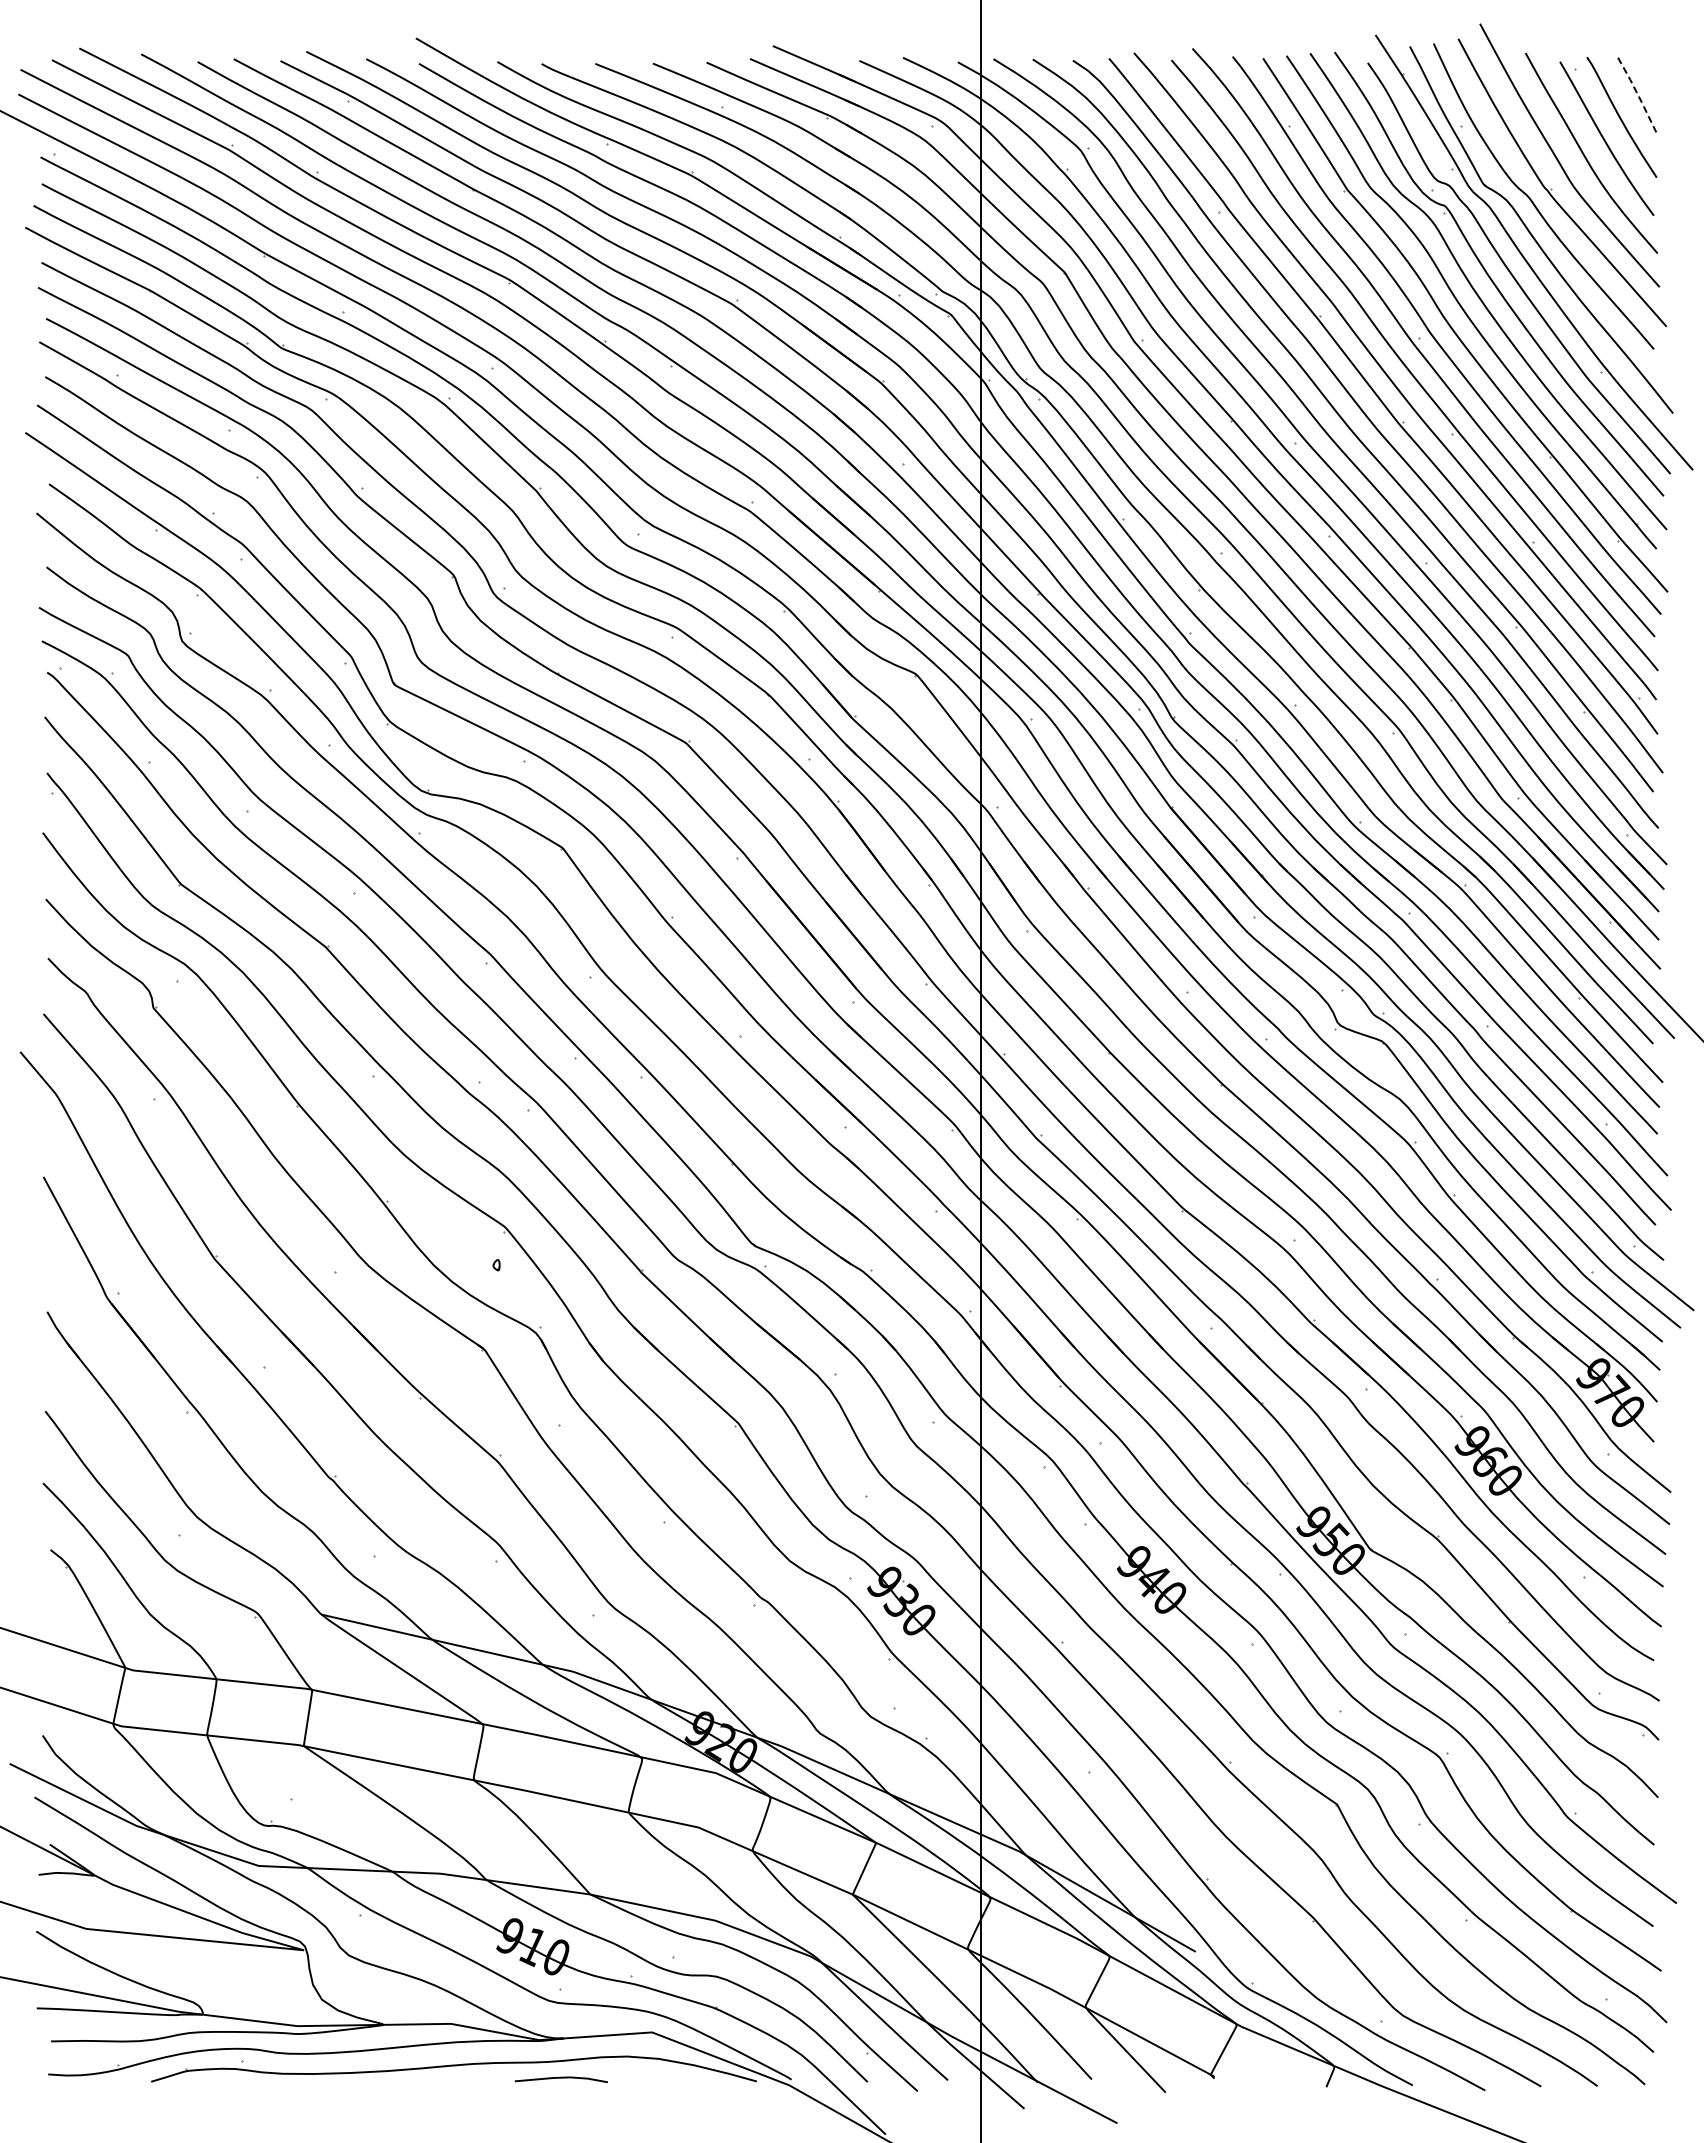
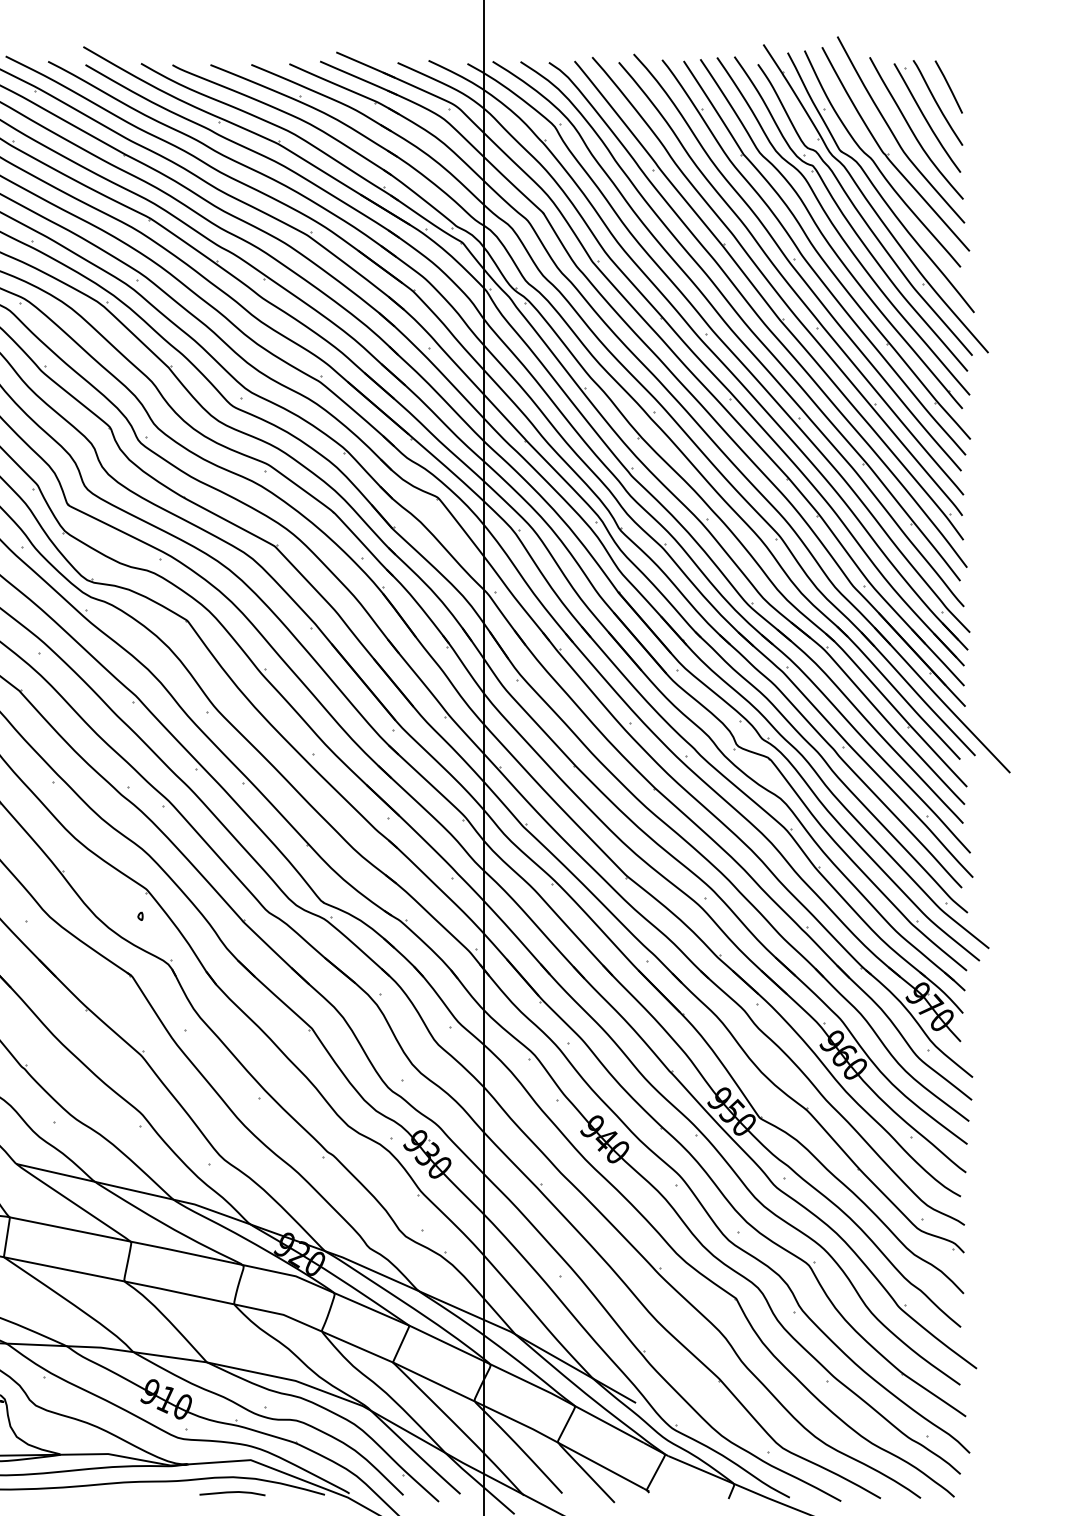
line: (1637, 94) -> (949, 86), dashed -> solid
line: (560, 2078) -> (231, 1492), moved

